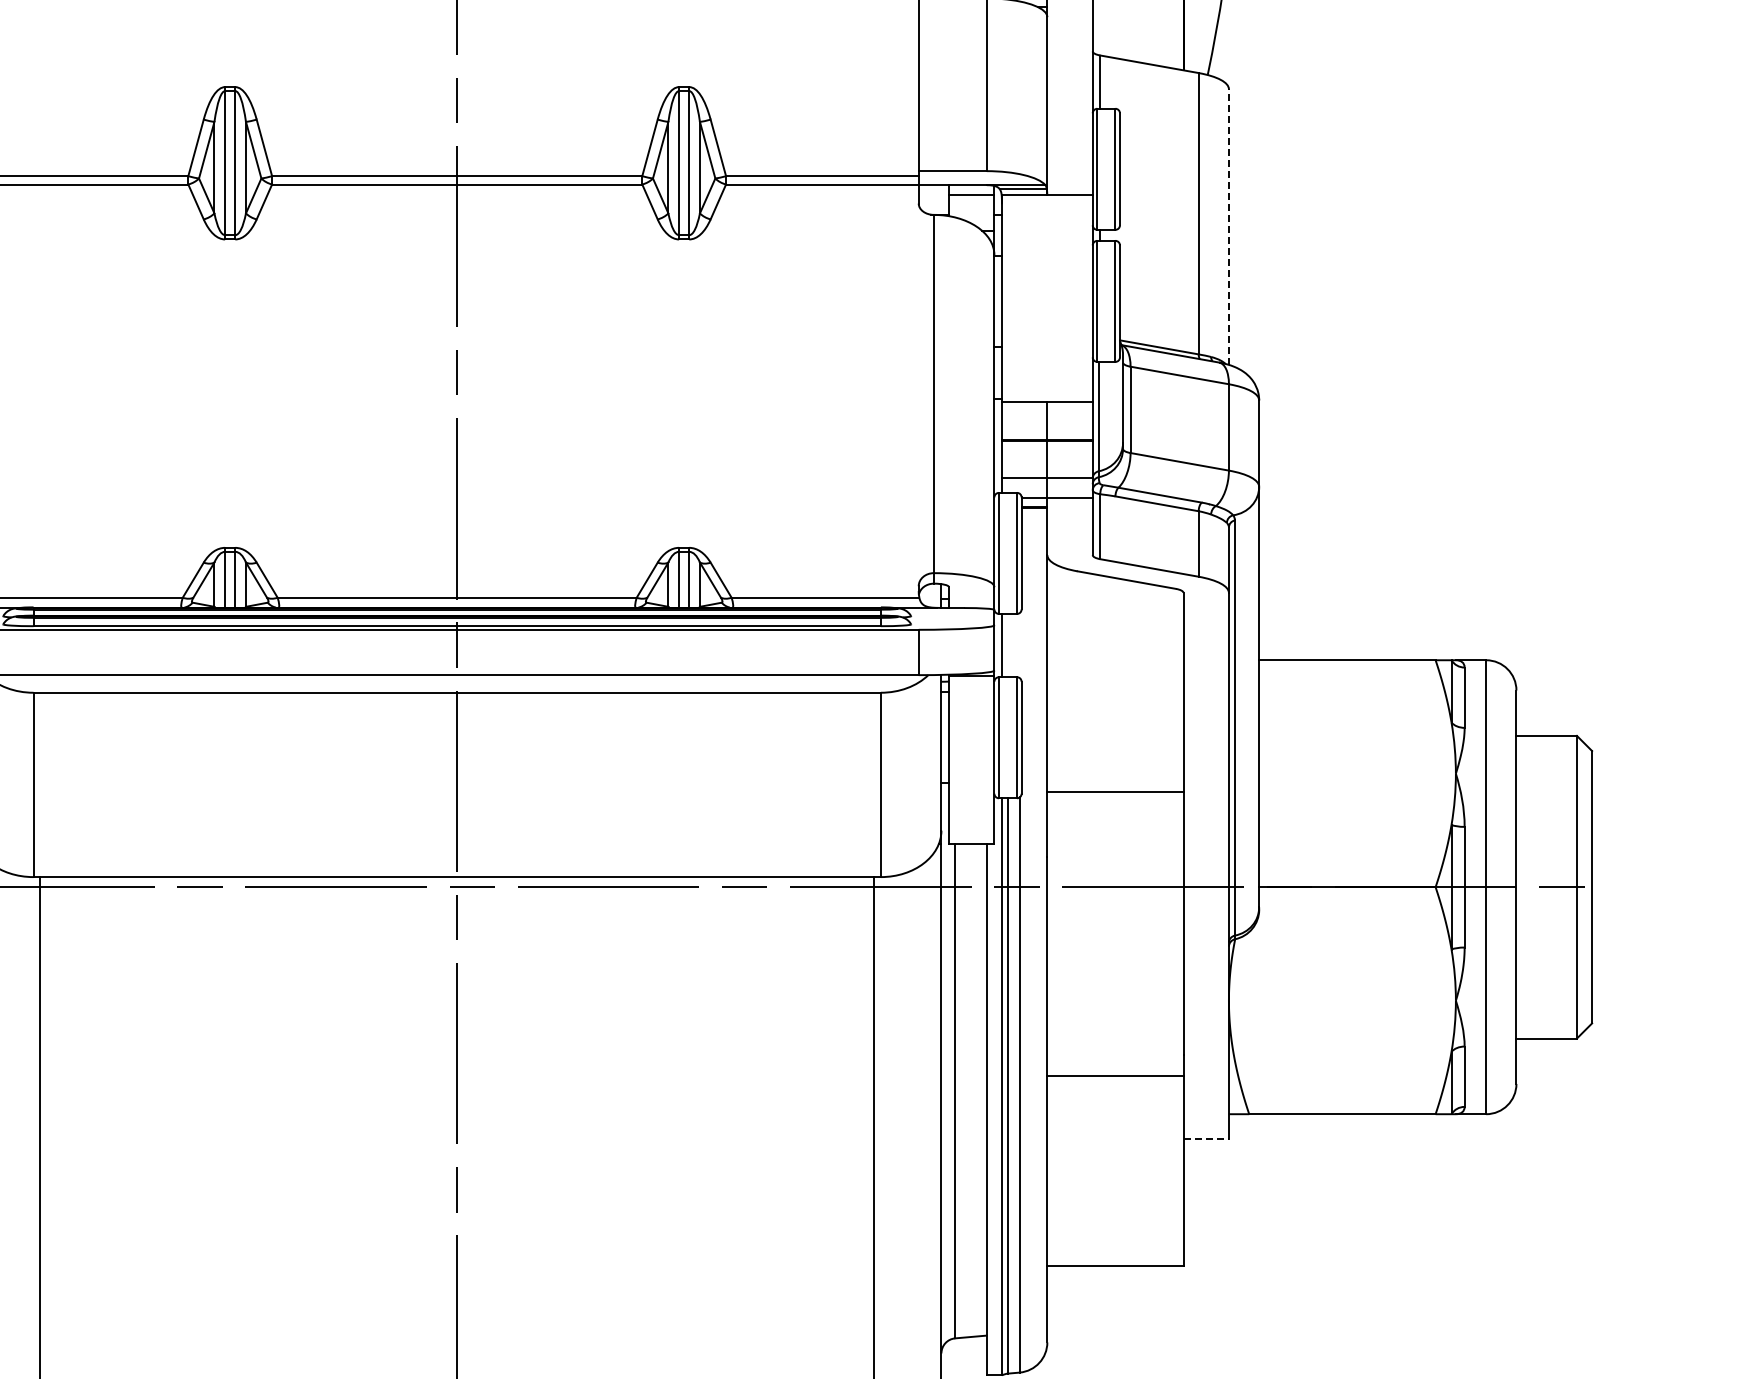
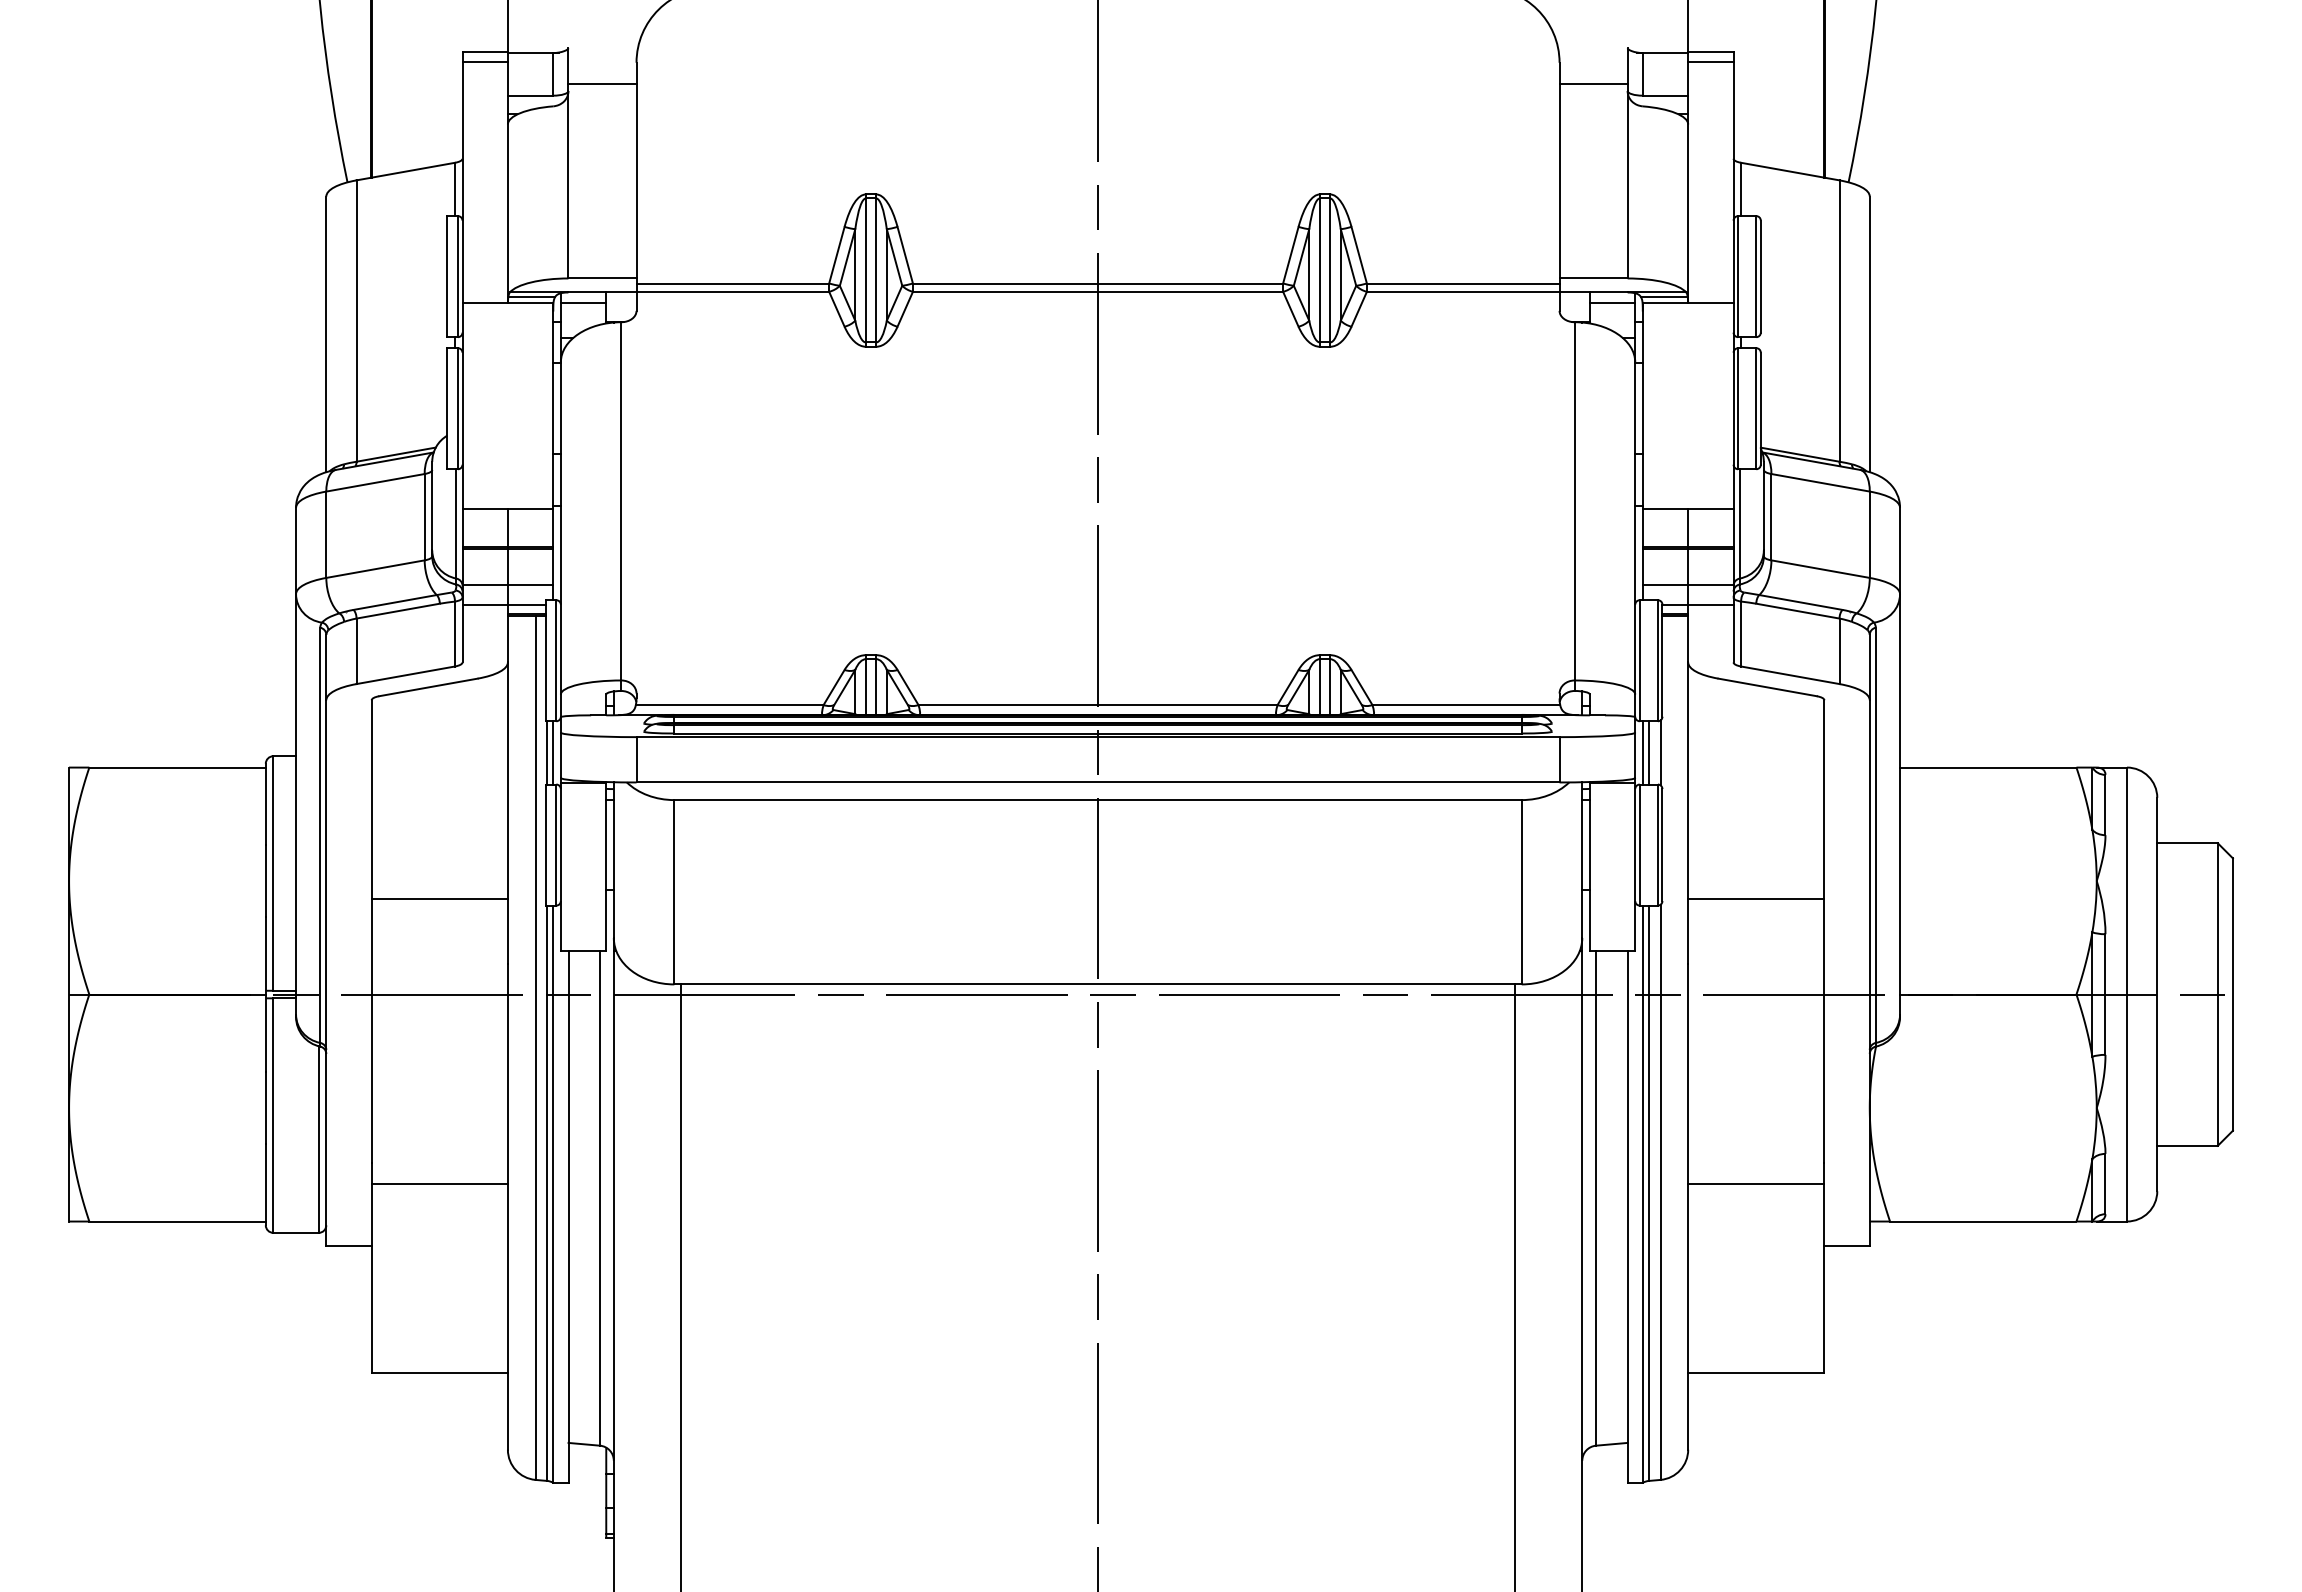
line: (1228, 227) -> (1869, 334), dashed -> solid
line: (1007, 645) -> (1648, 752), added
line: (1019, 645) -> (1660, 752), added
line: (1206, 1139) -> (1847, 1246), dashed -> solid

